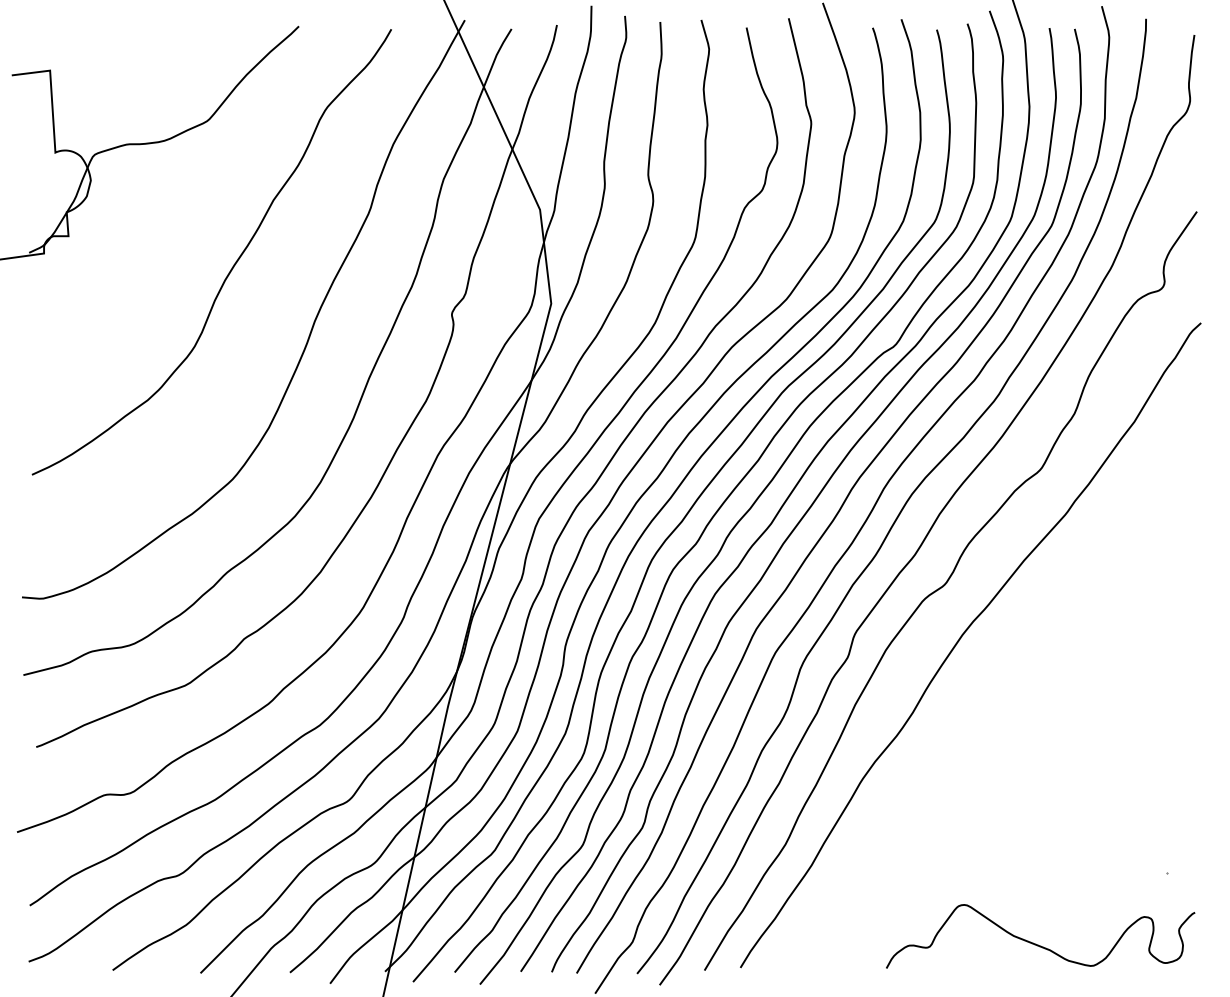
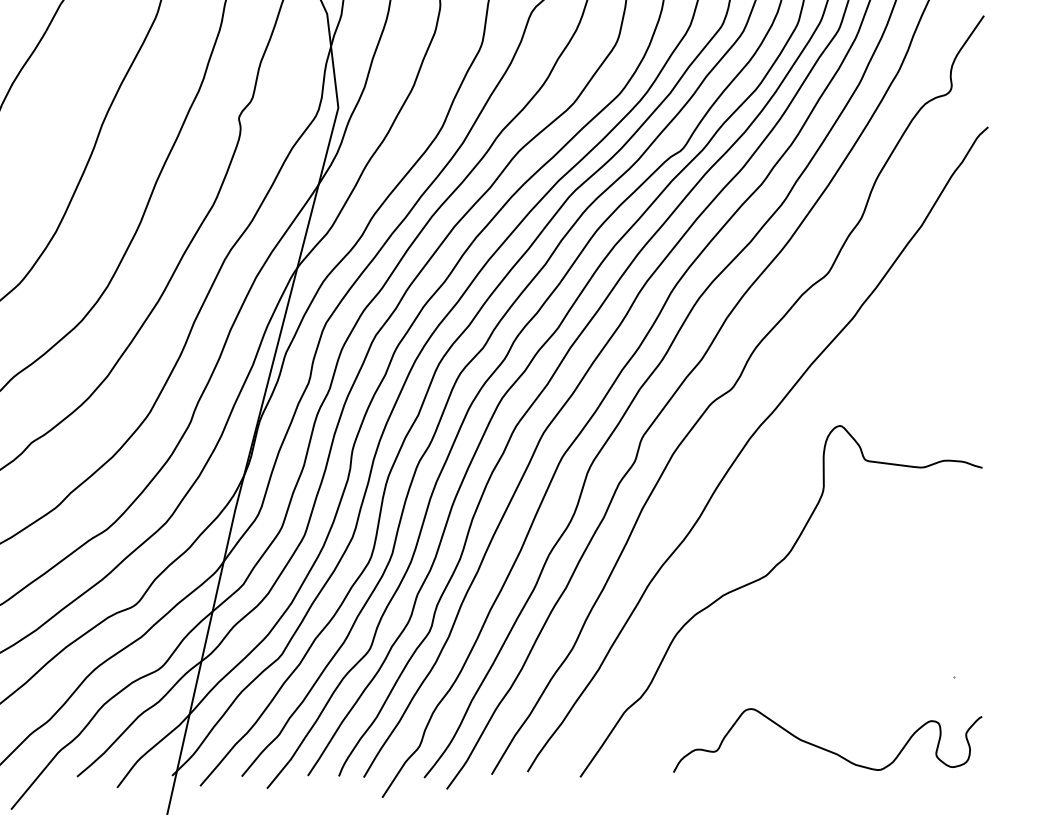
curve: (976, 774) -> (763, 578), added

